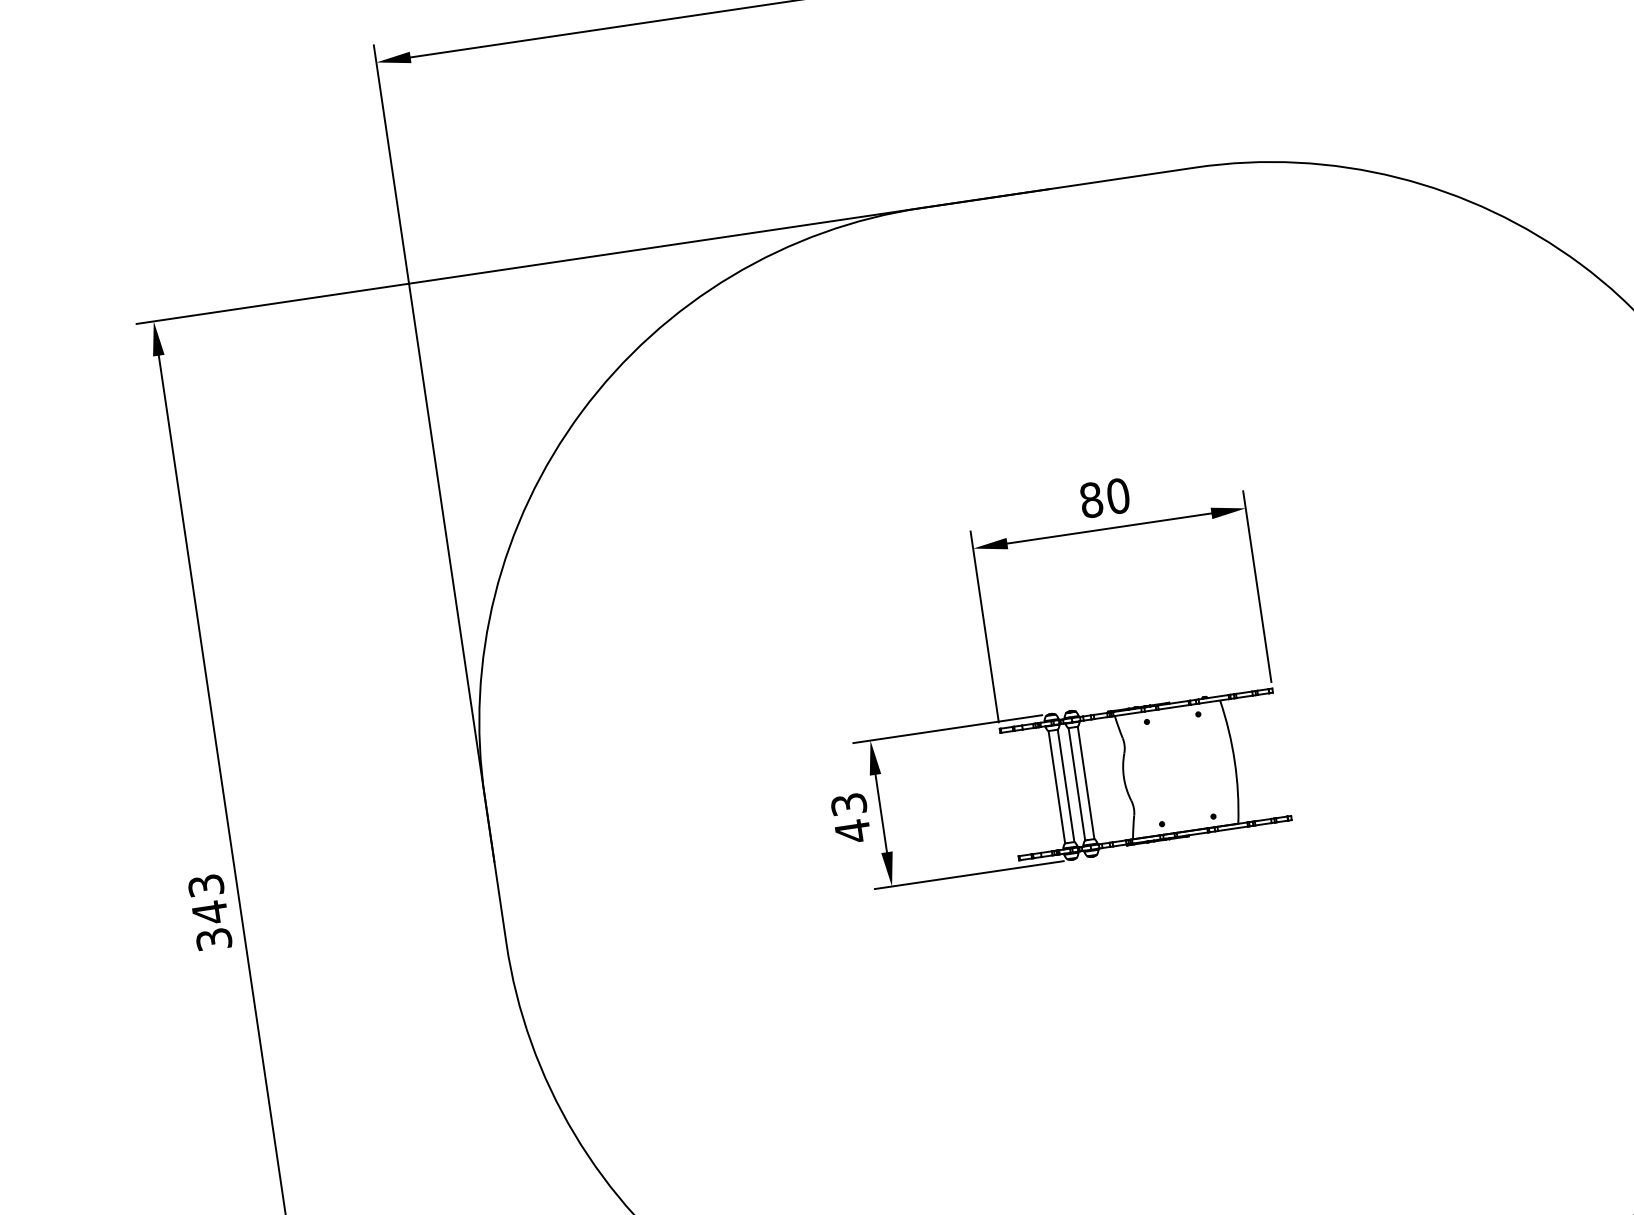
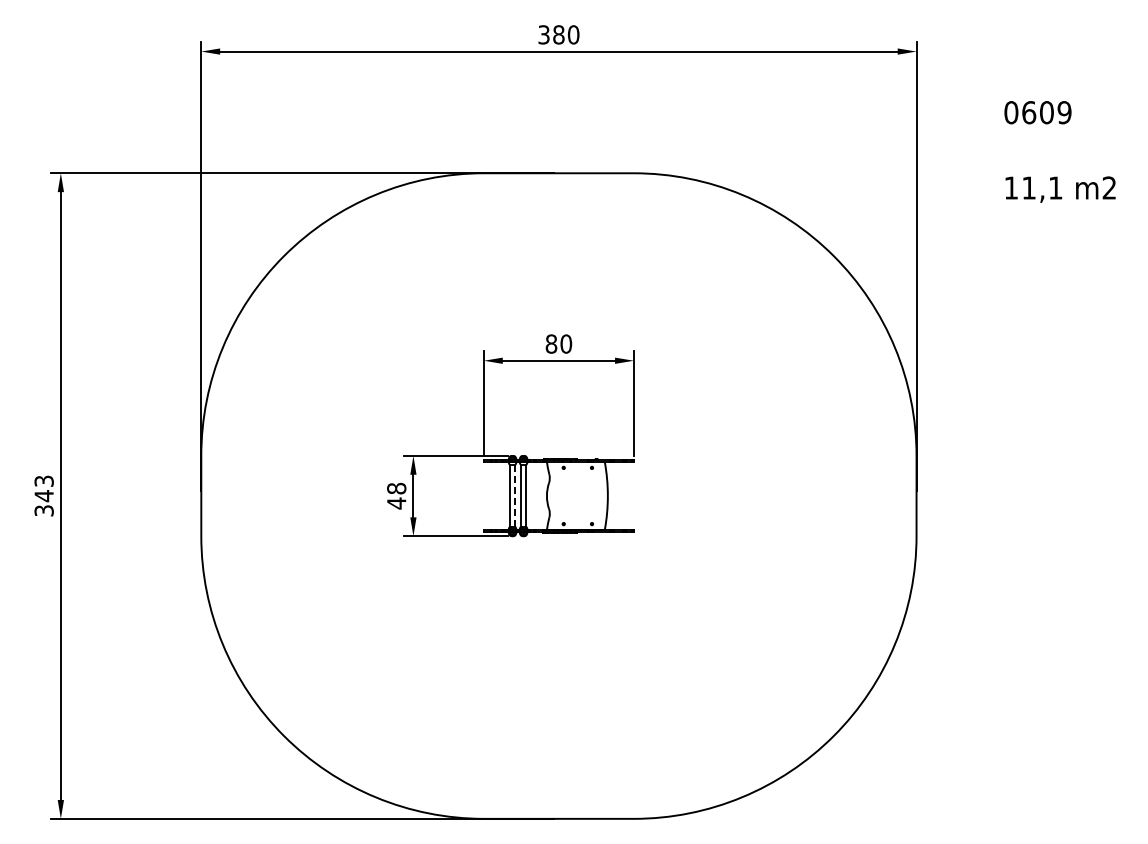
line: (1066, 785) -> (515, 495), solid -> dashed
text: (848, 804) -> (396, 488), 43 -> 48

